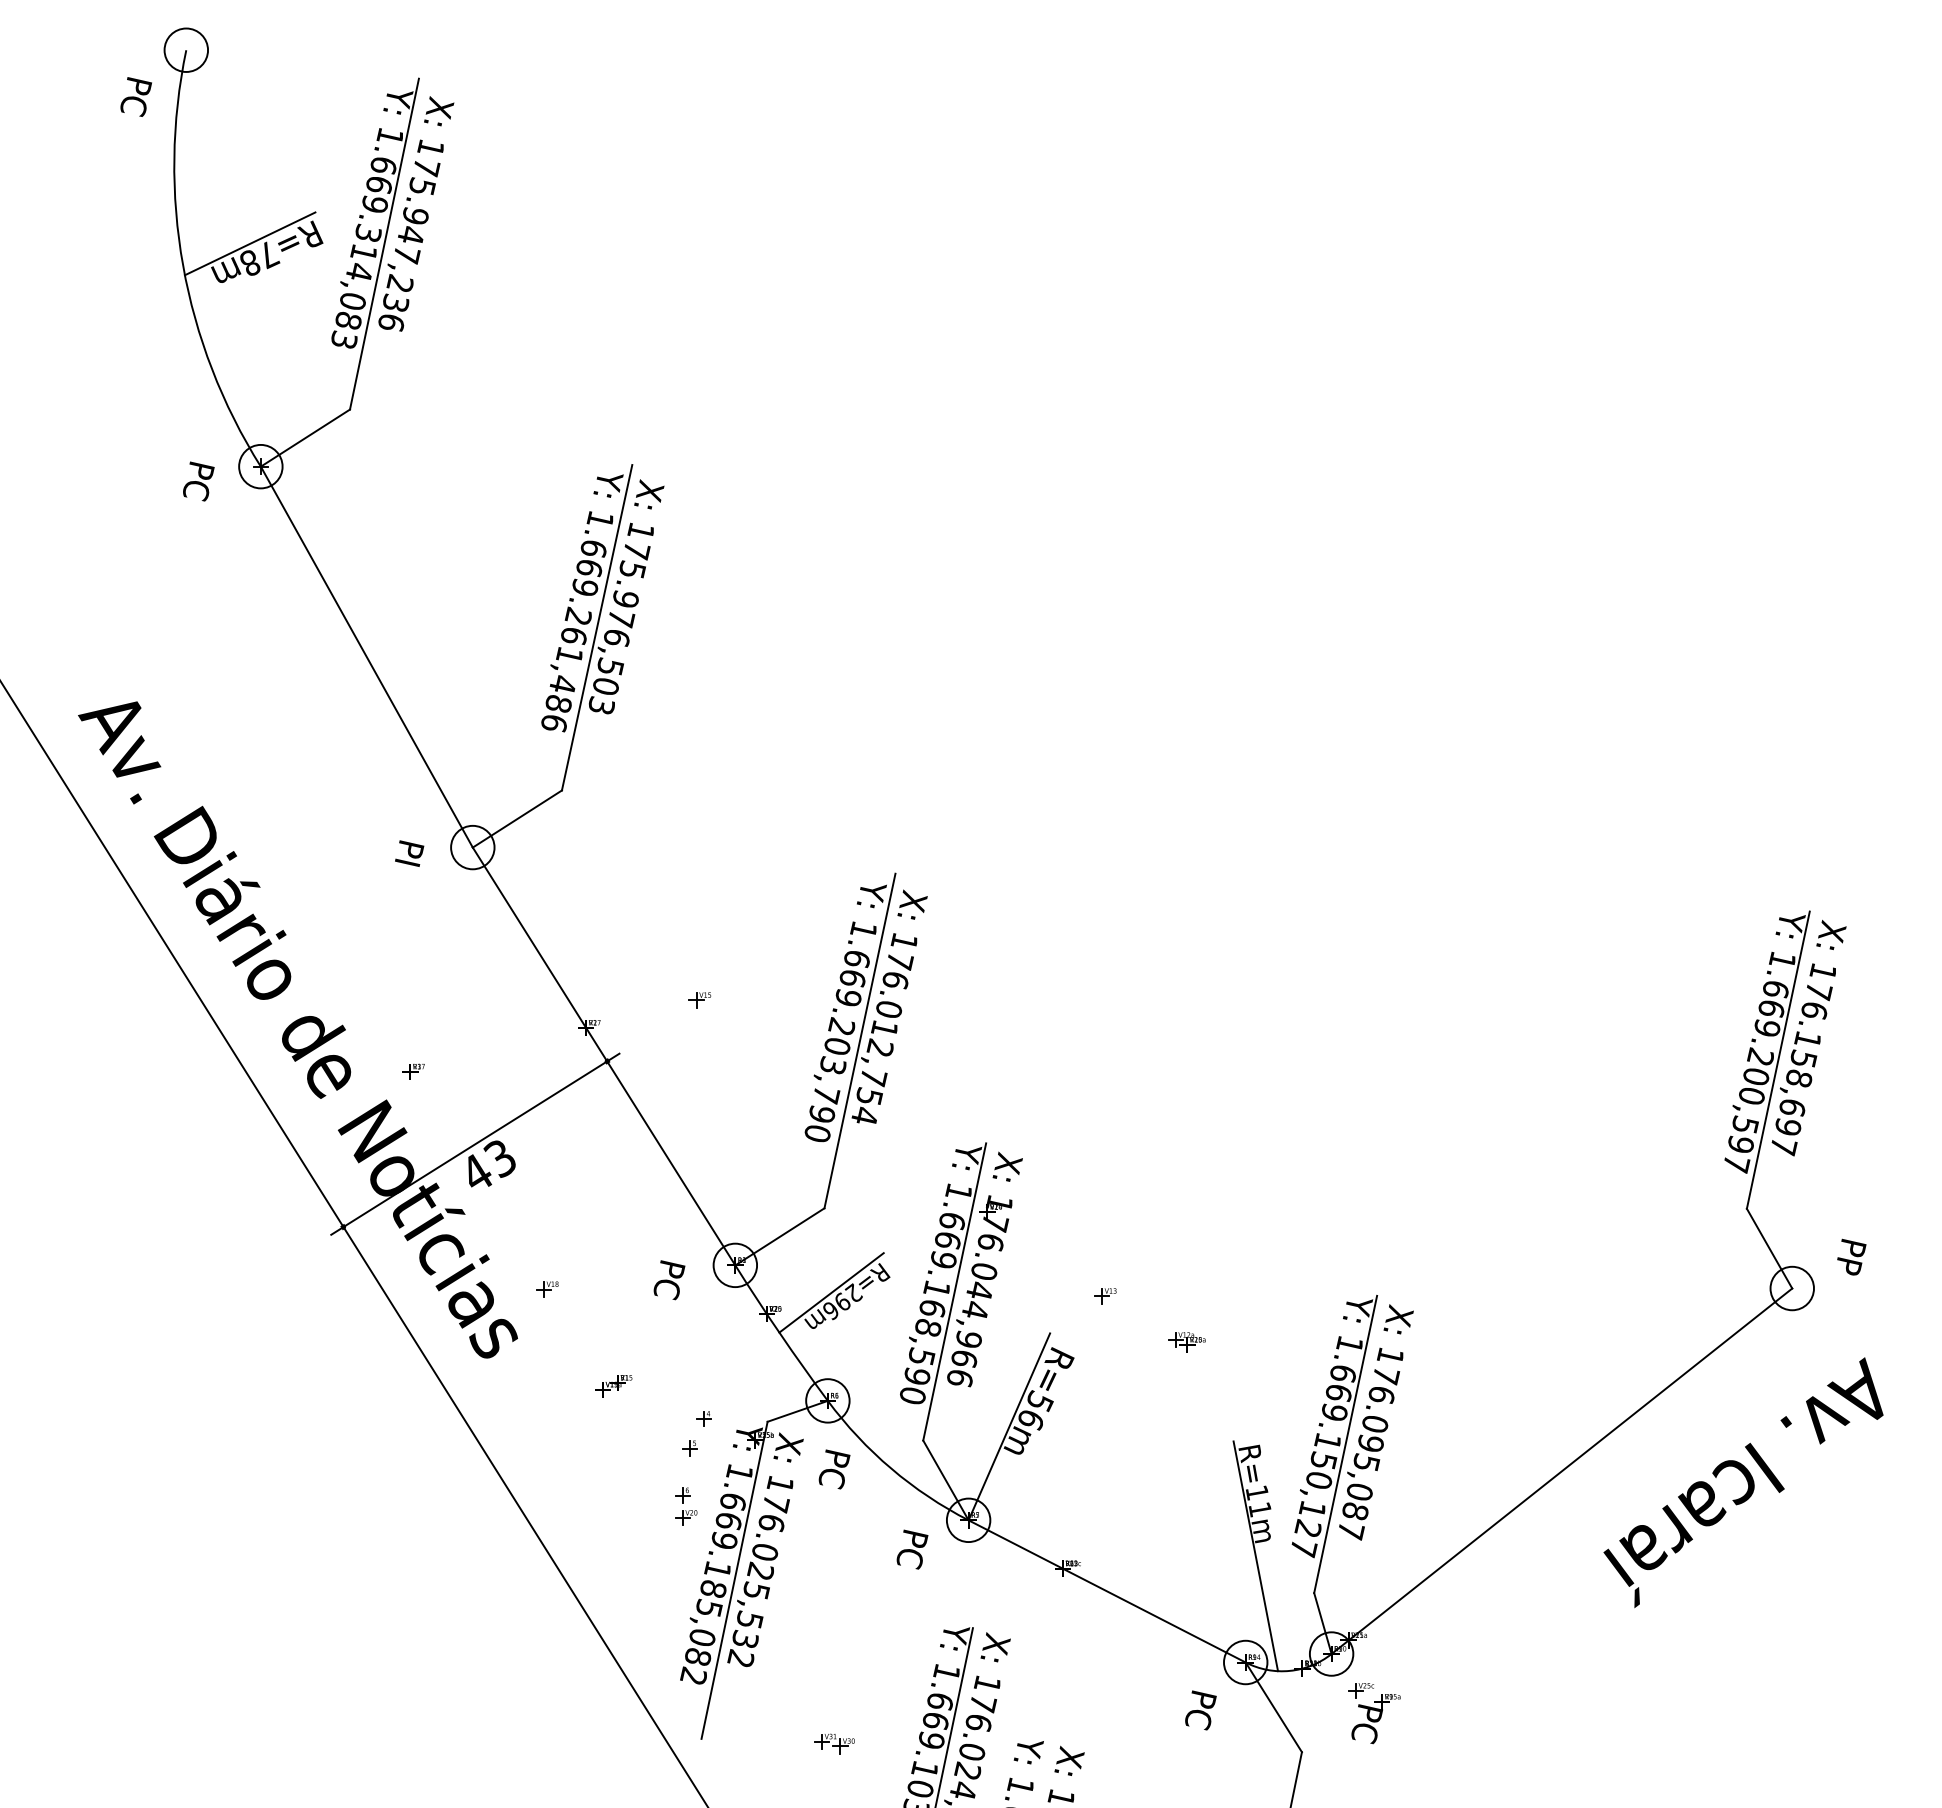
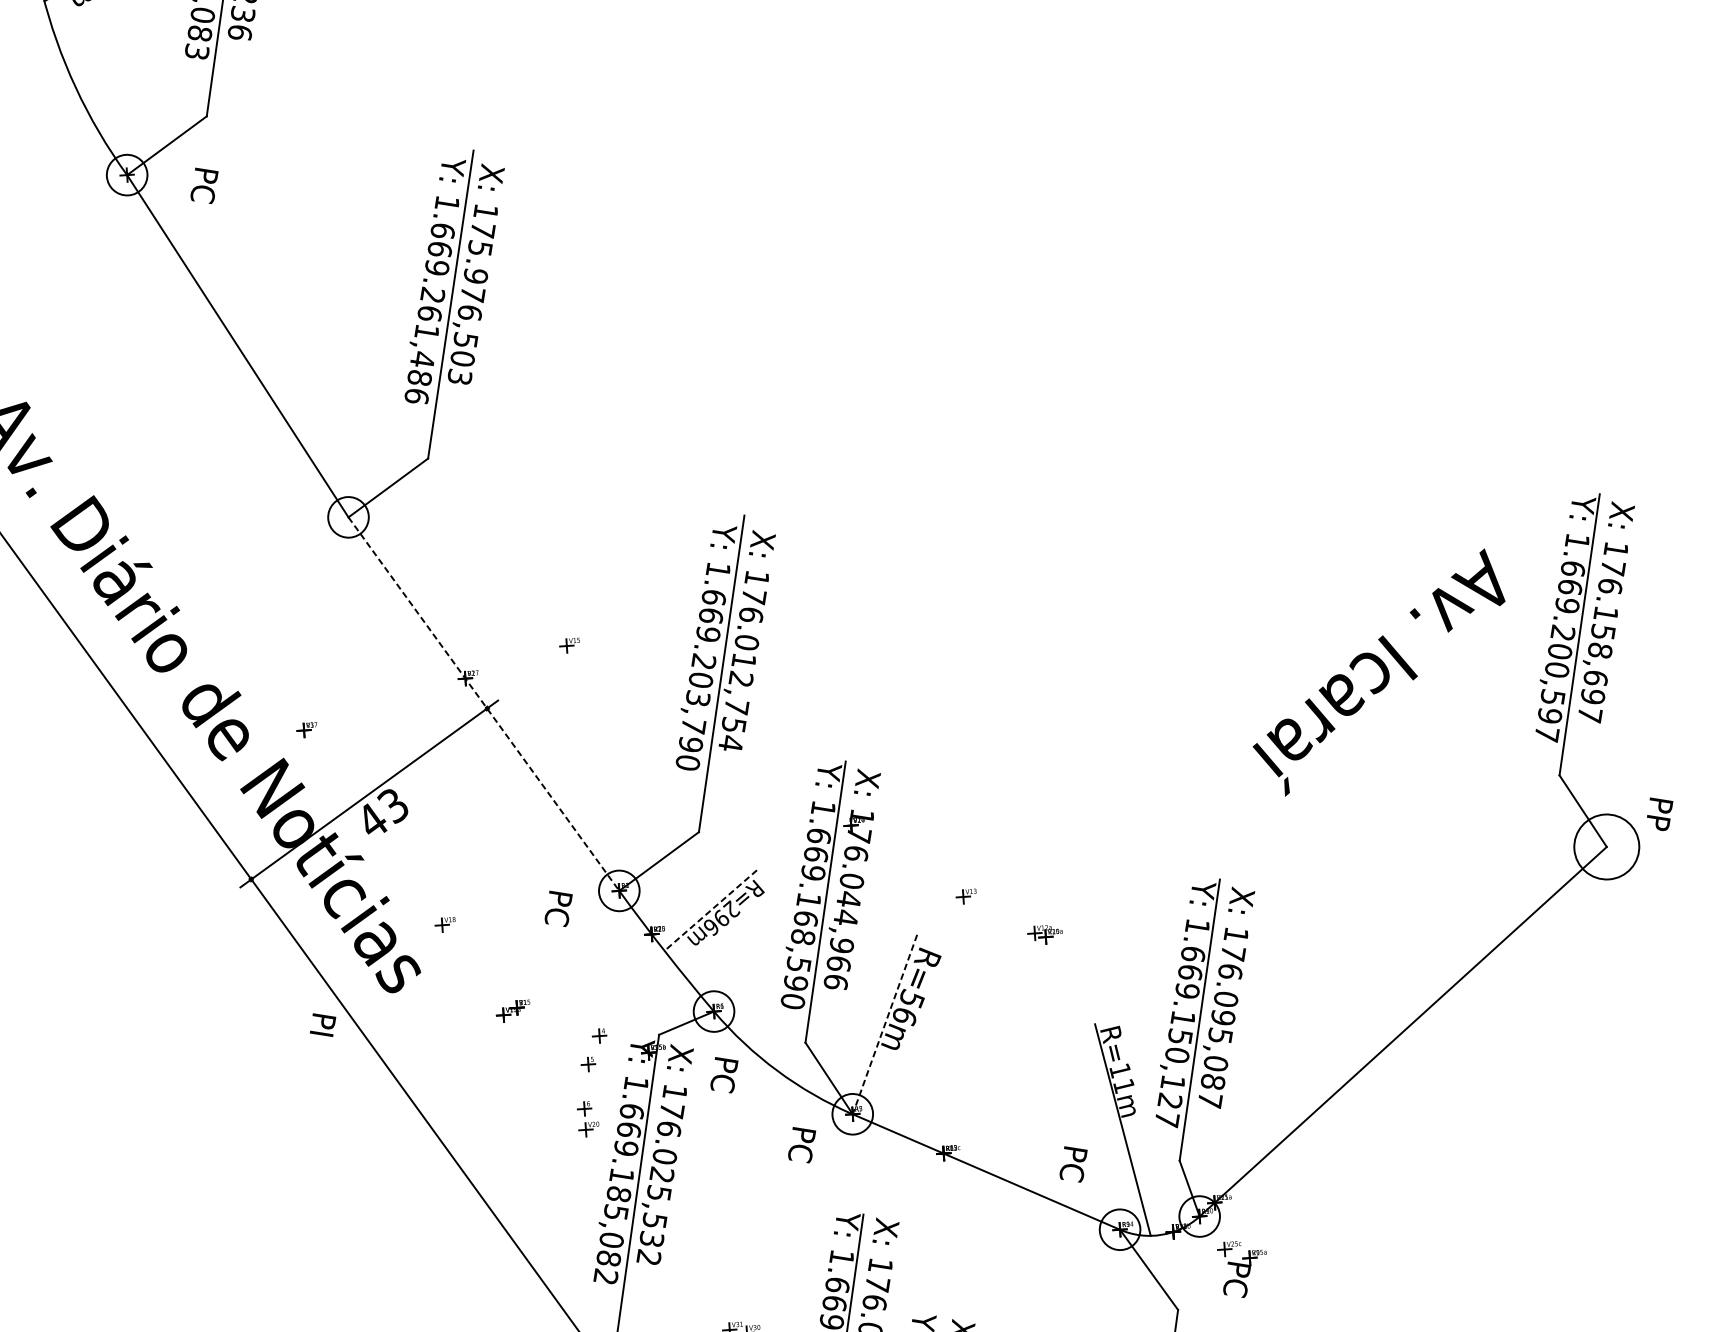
text: (198, 481) -> (204, 185), moved
text: (409, 853) -> (322, 1025), moved
line: (604, 1056) -> (484, 704), solid -> dashed
circle: (1791, 1288) -> (1606, 847), size x1.6
line: (831, 1292) -> (710, 910), solid -> dashed
line: (1009, 1426) -> (885, 1024), solid -> dashed
text: (1743, 1482) -> (1378, 672), moved
text: (1200, 1710) -> (1073, 1164), moved

